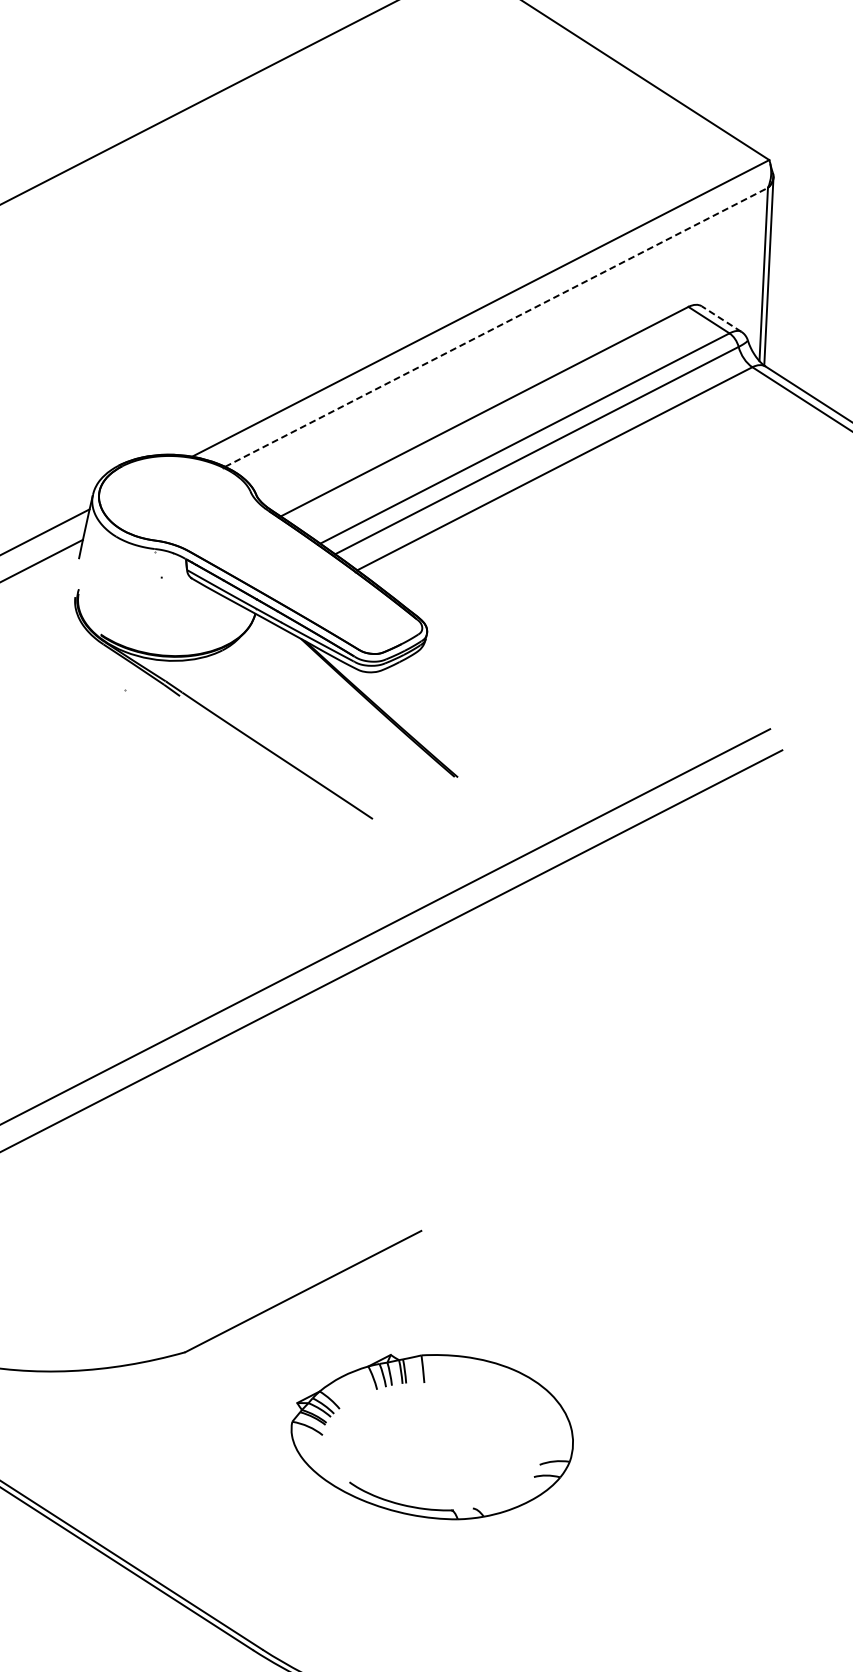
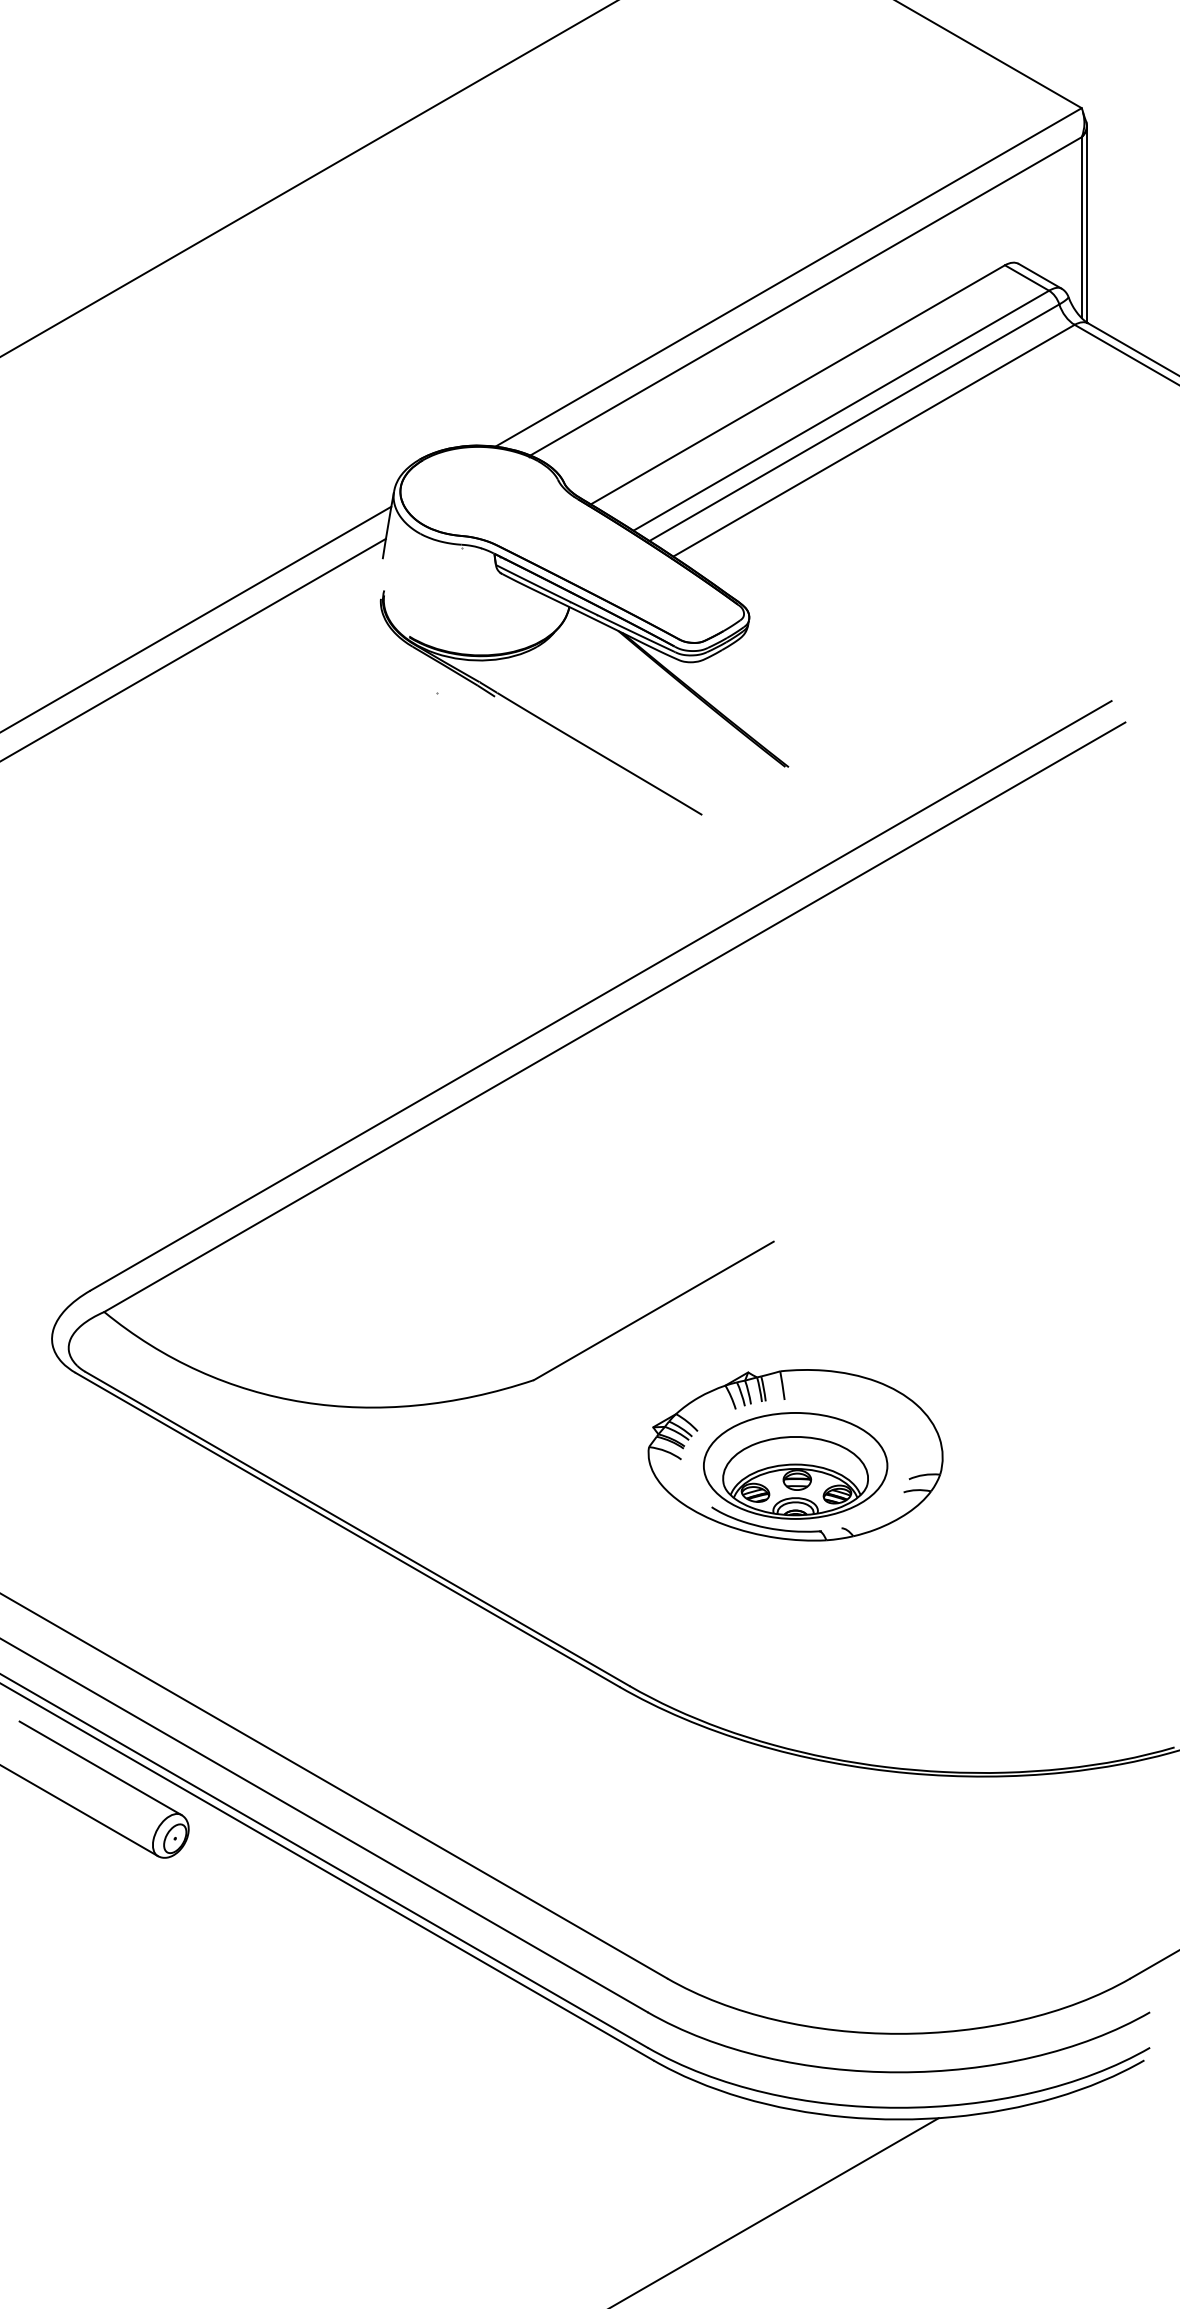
line: (721, 319) -> (1040, 276), dashed -> solid
line: (496, 327) -> (806, 296), dashed -> solid
part: (431, 1446) -> (795, 1465), added

